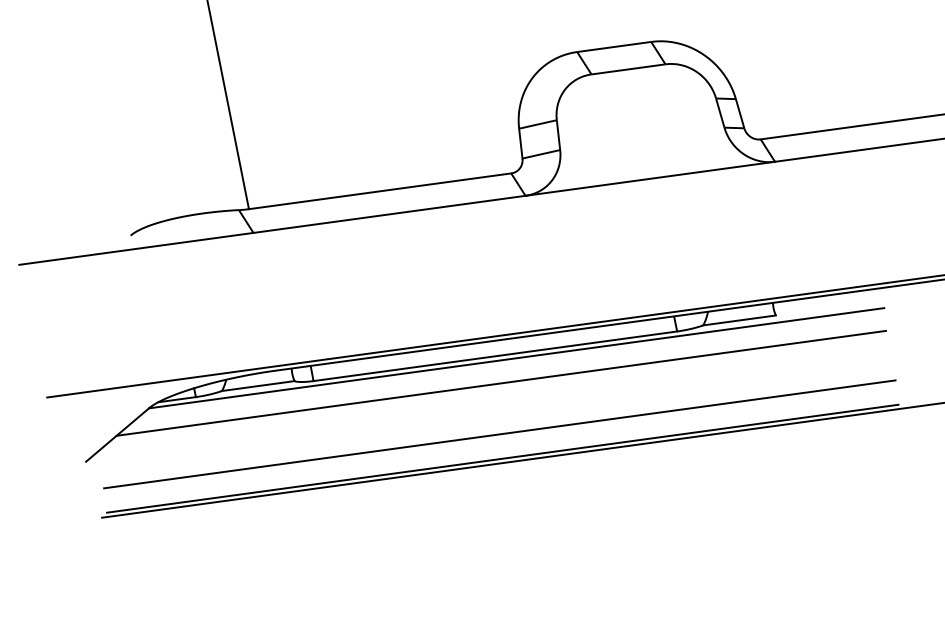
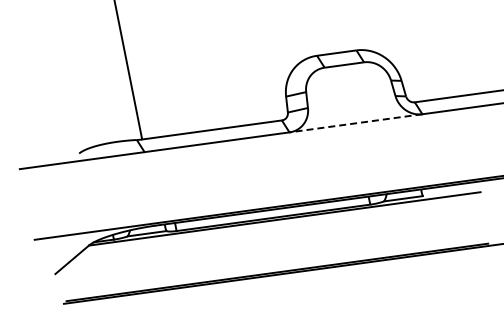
line: (649, 179) -> (355, 123), solid -> dashed
line: (501, 383) -> (276, 232), removed
line: (499, 434) -> (275, 259), removed

